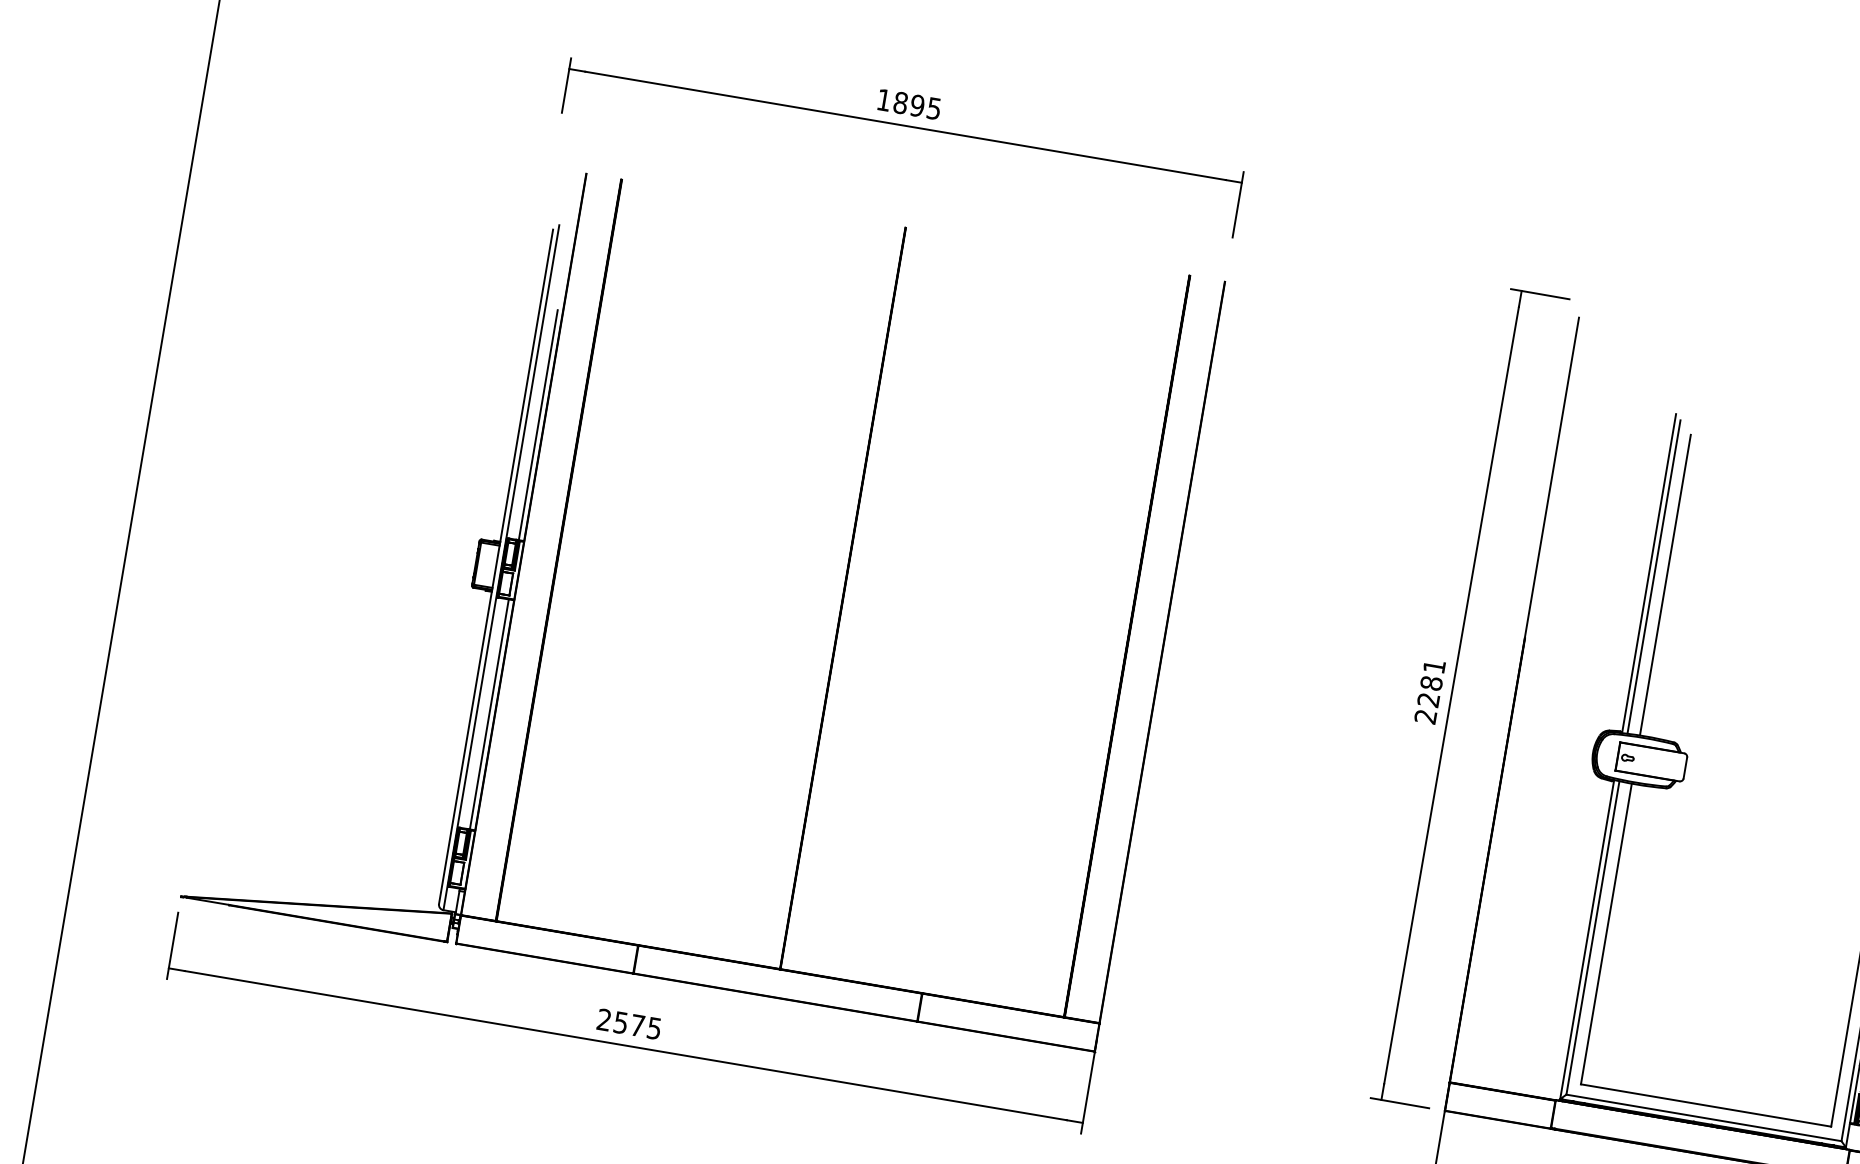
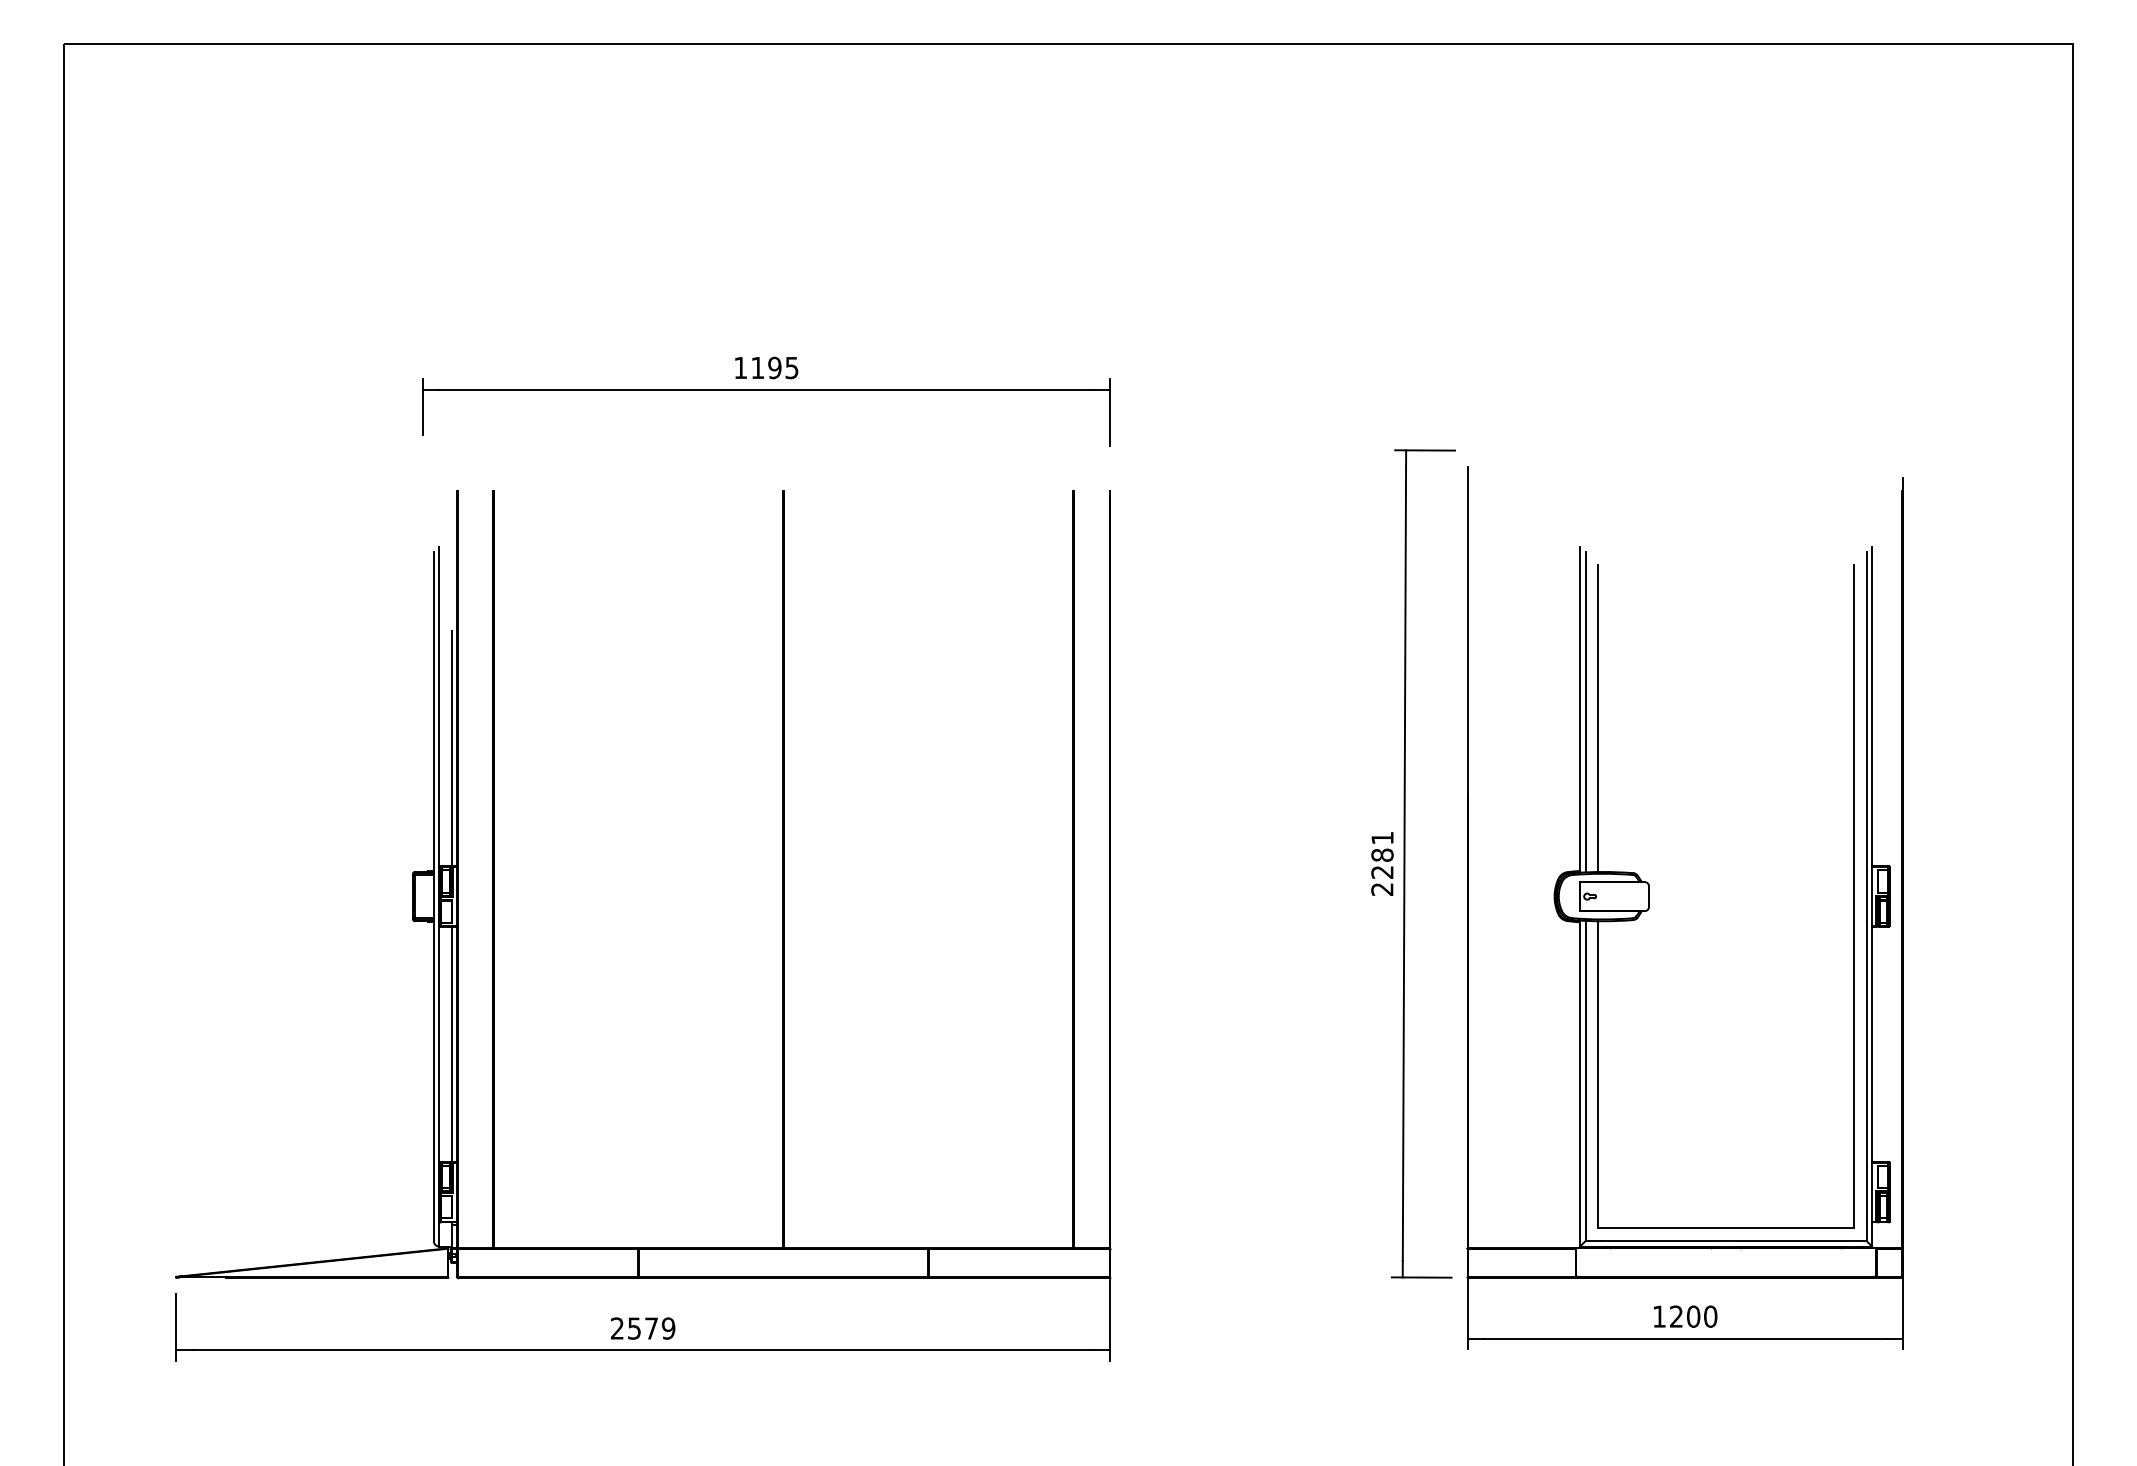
text: (900, 102) -> (757, 367), 1895 -> 1195
text: (654, 1028) -> (668, 1328), 2575 -> 2579

